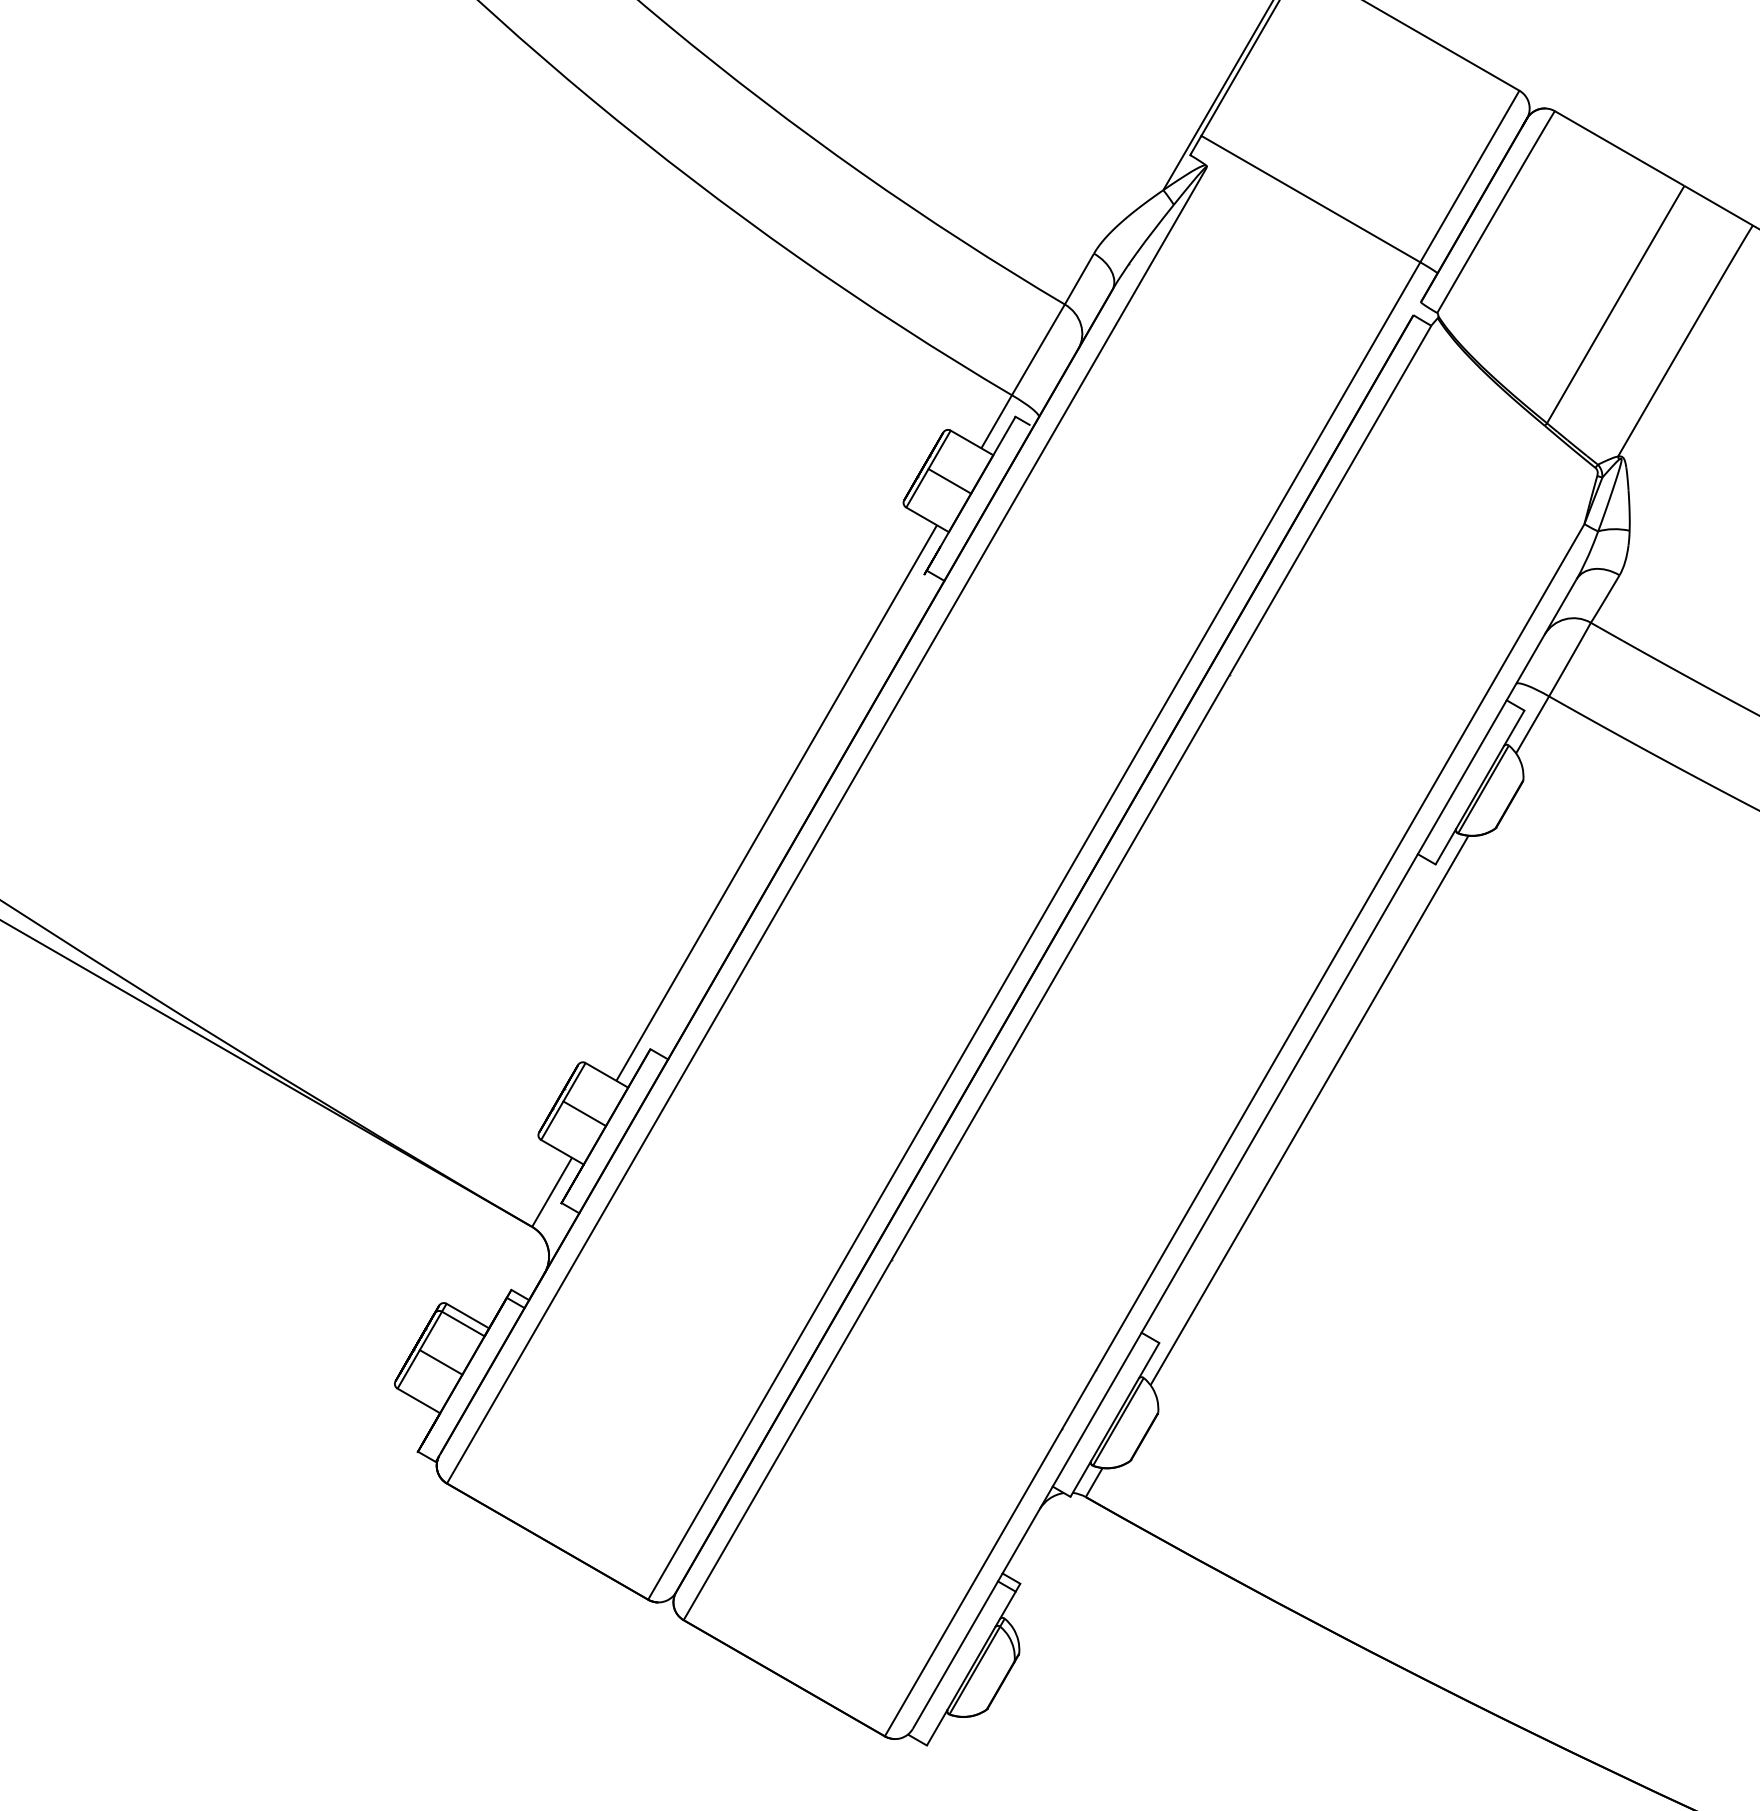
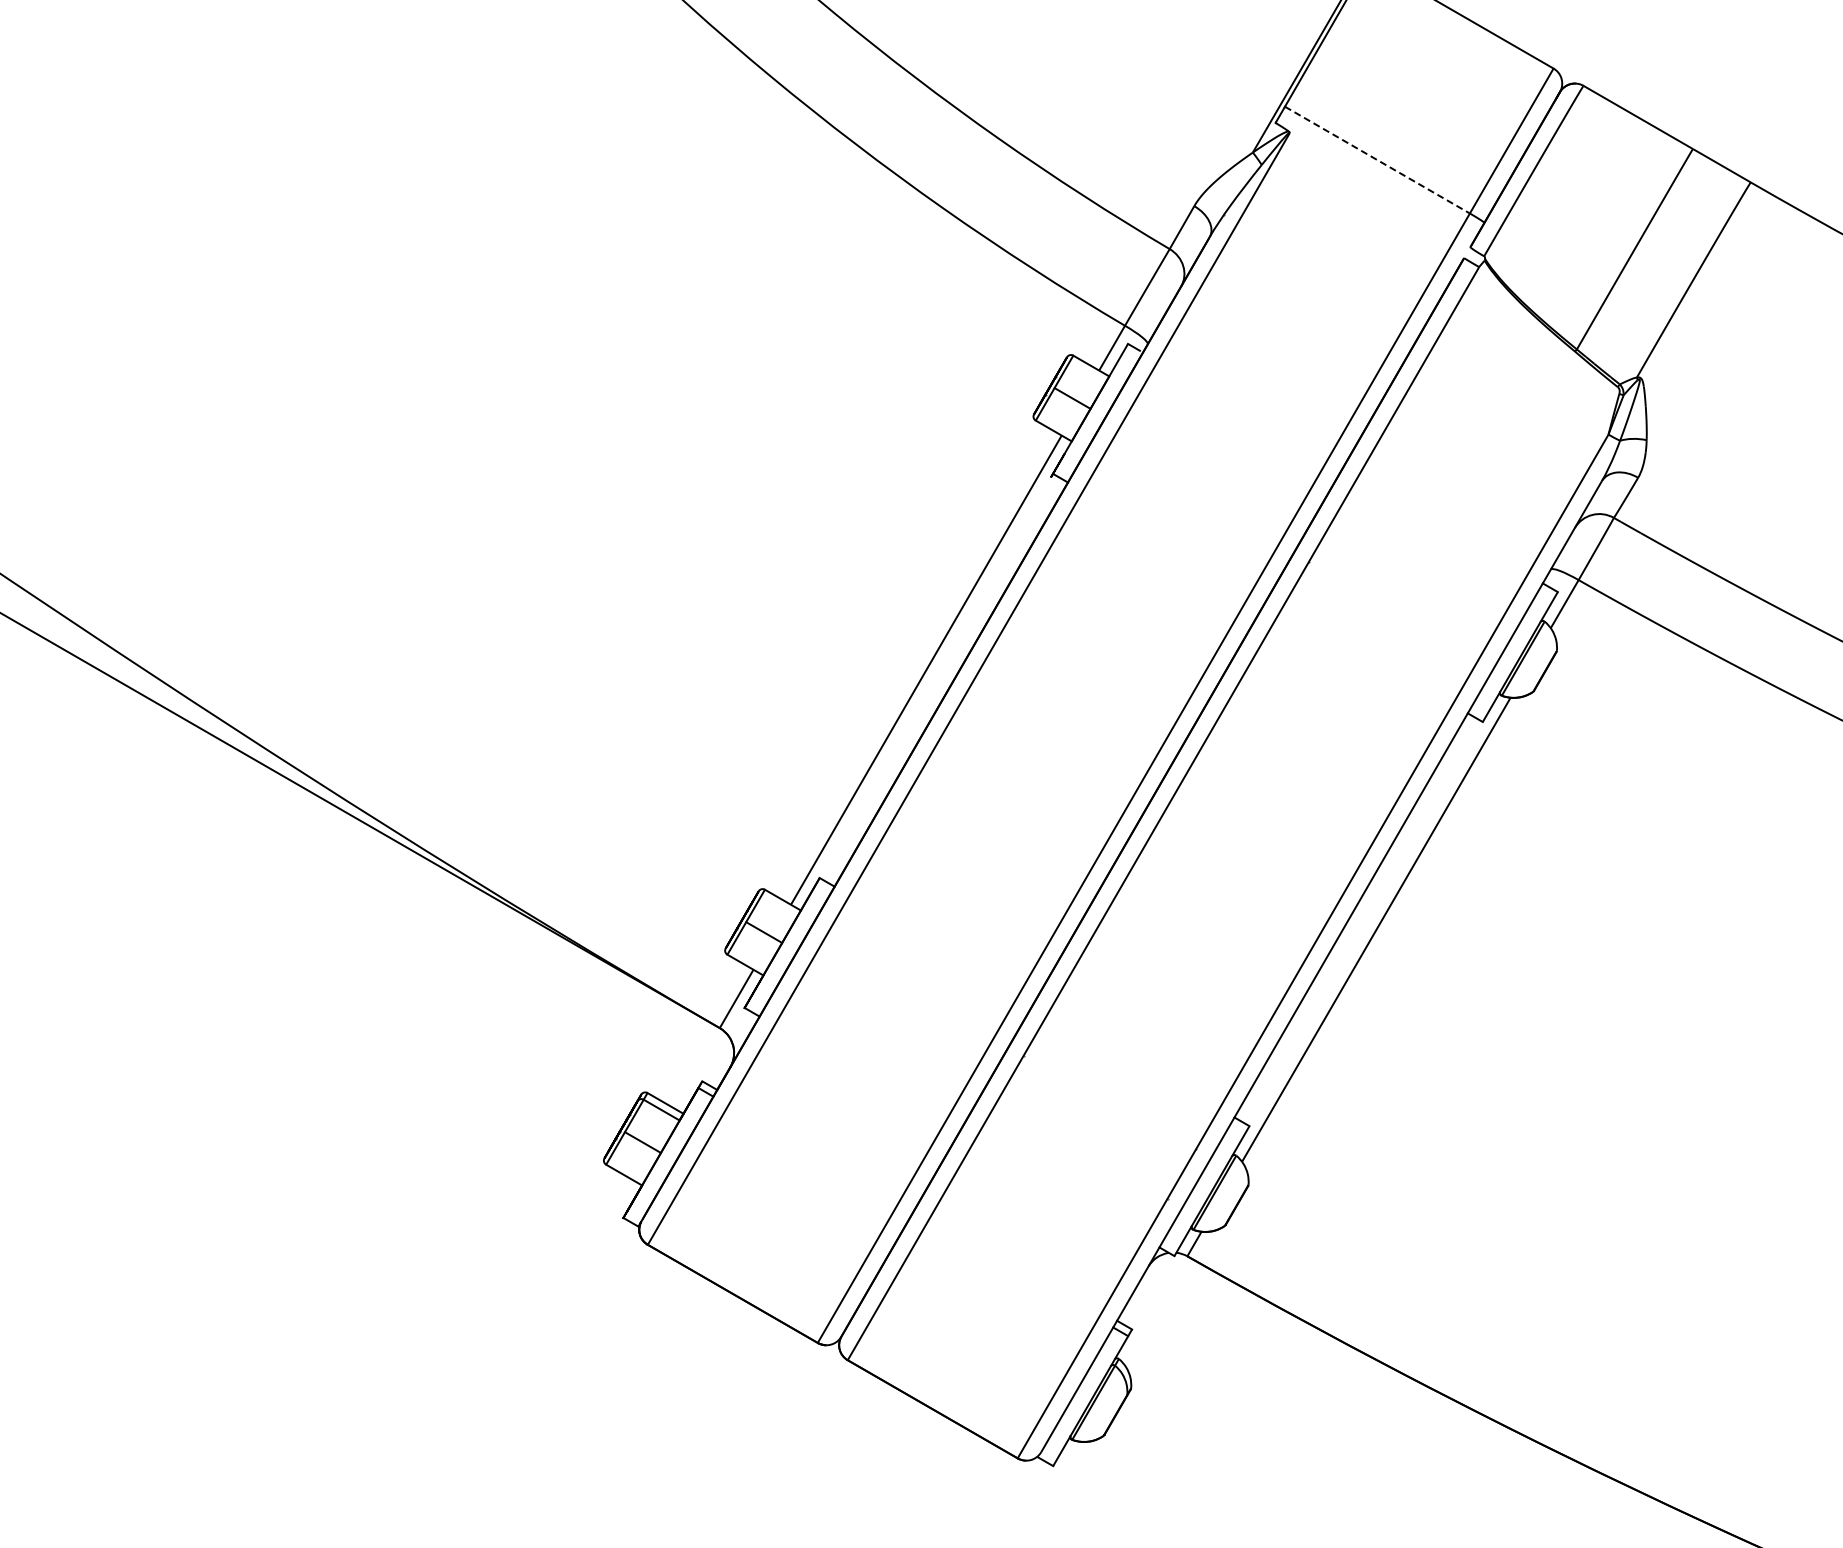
line: (1310, 199) -> (1377, 160), solid -> dashed

